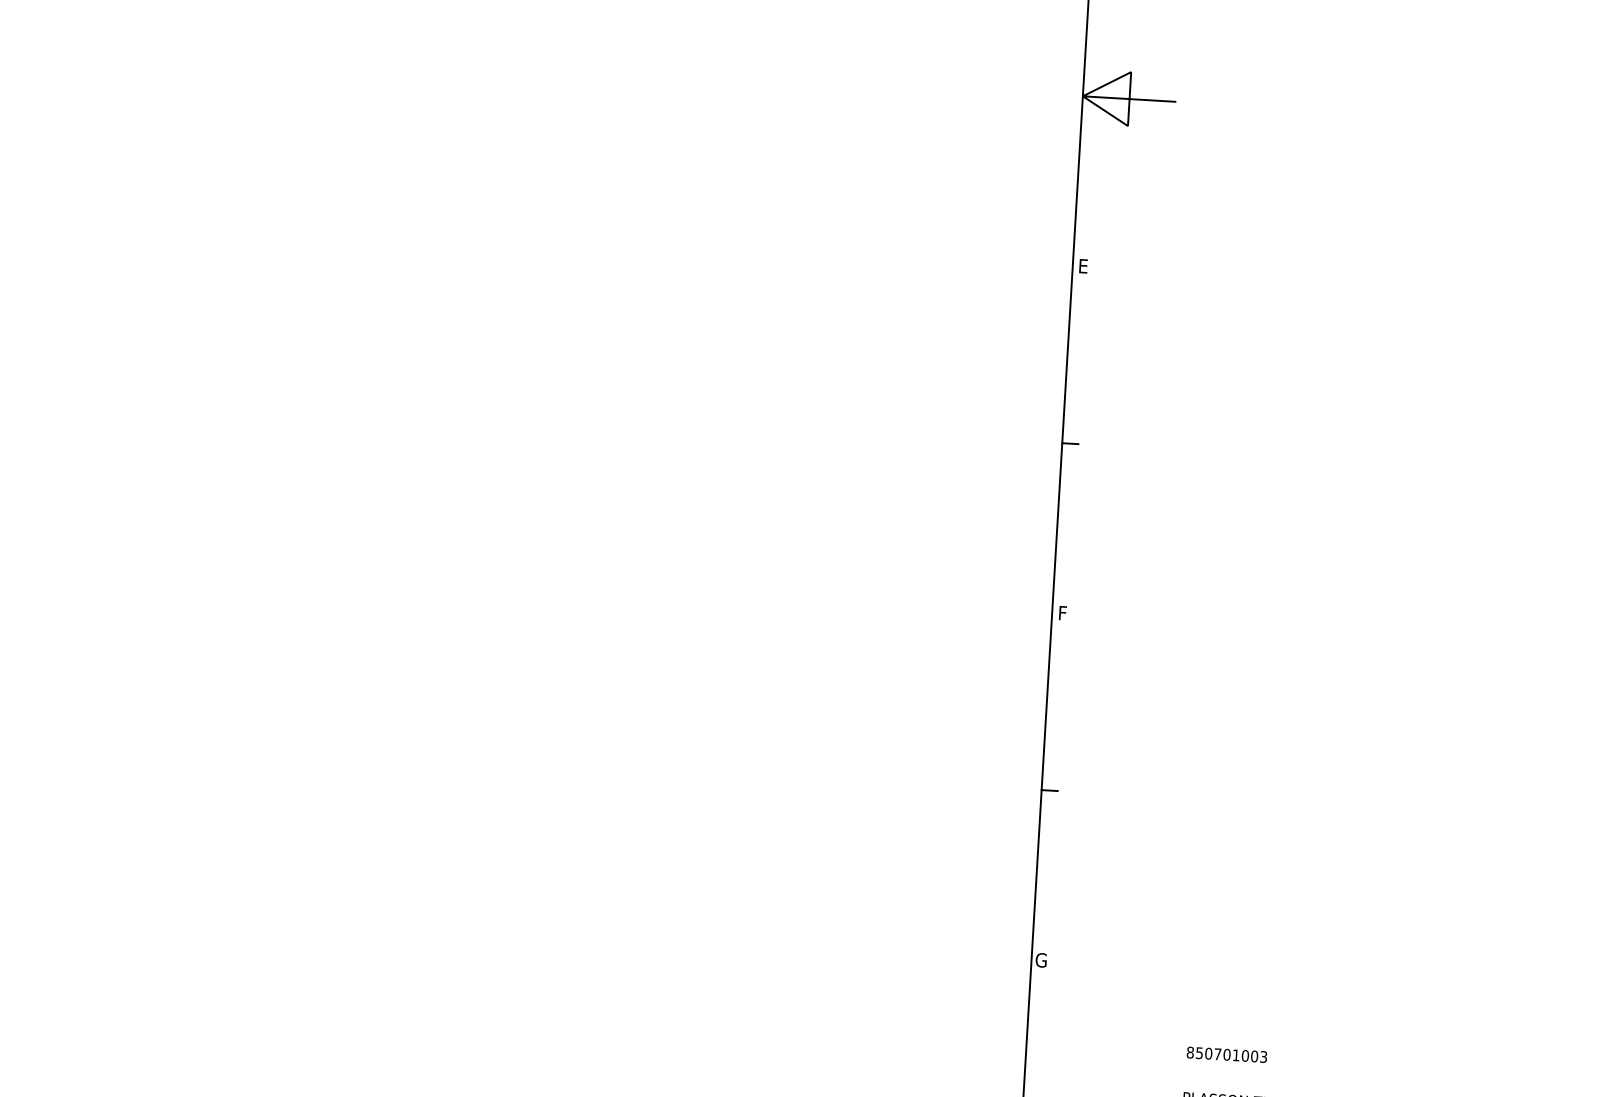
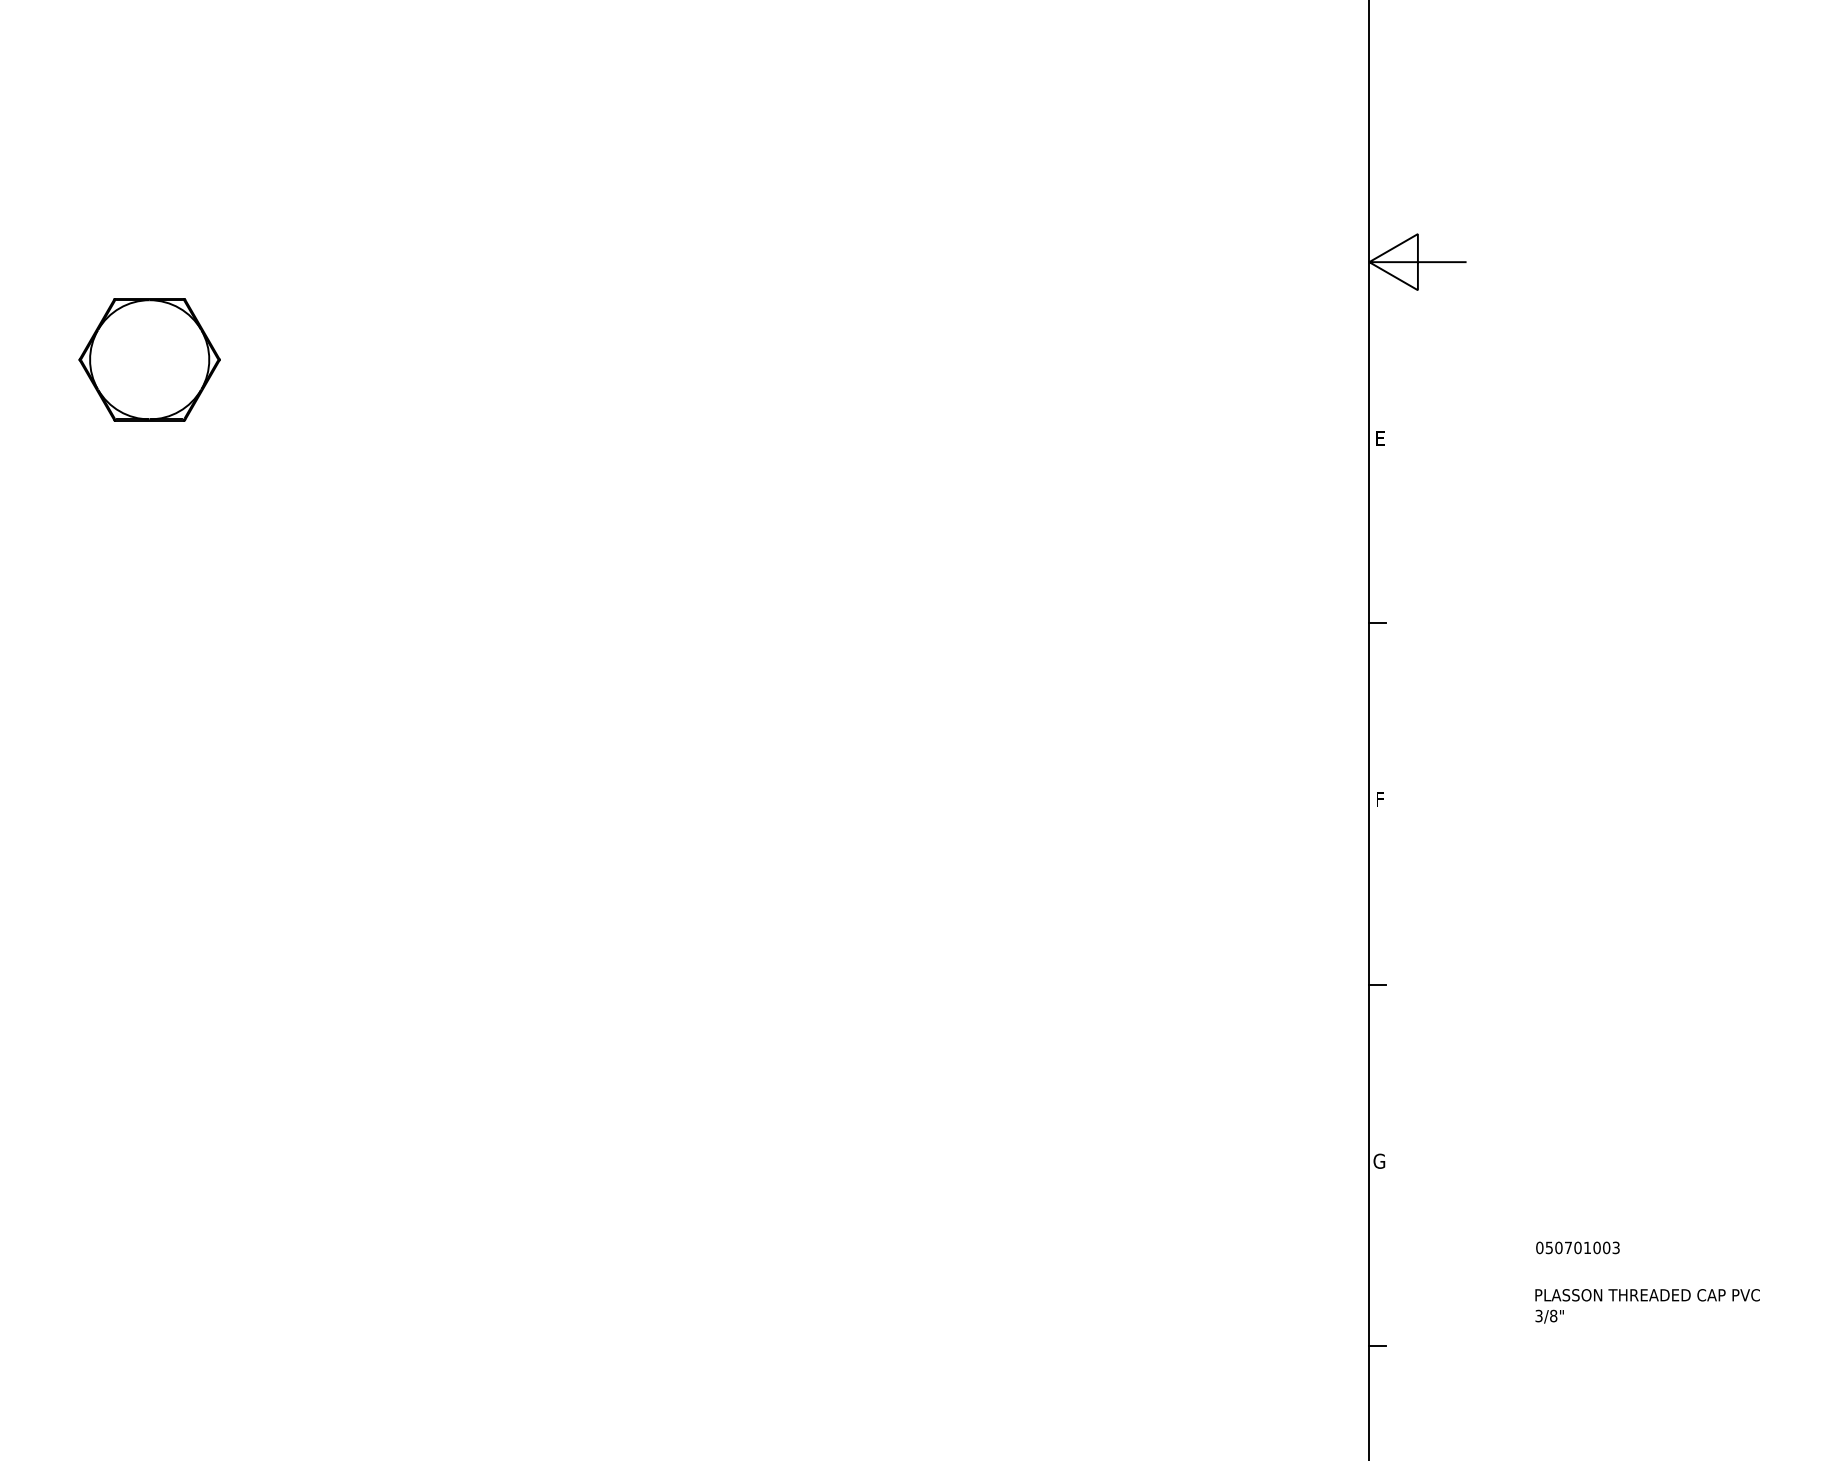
text: (1190, 1052) -> (1539, 1247), 850701003 -> 050701003

